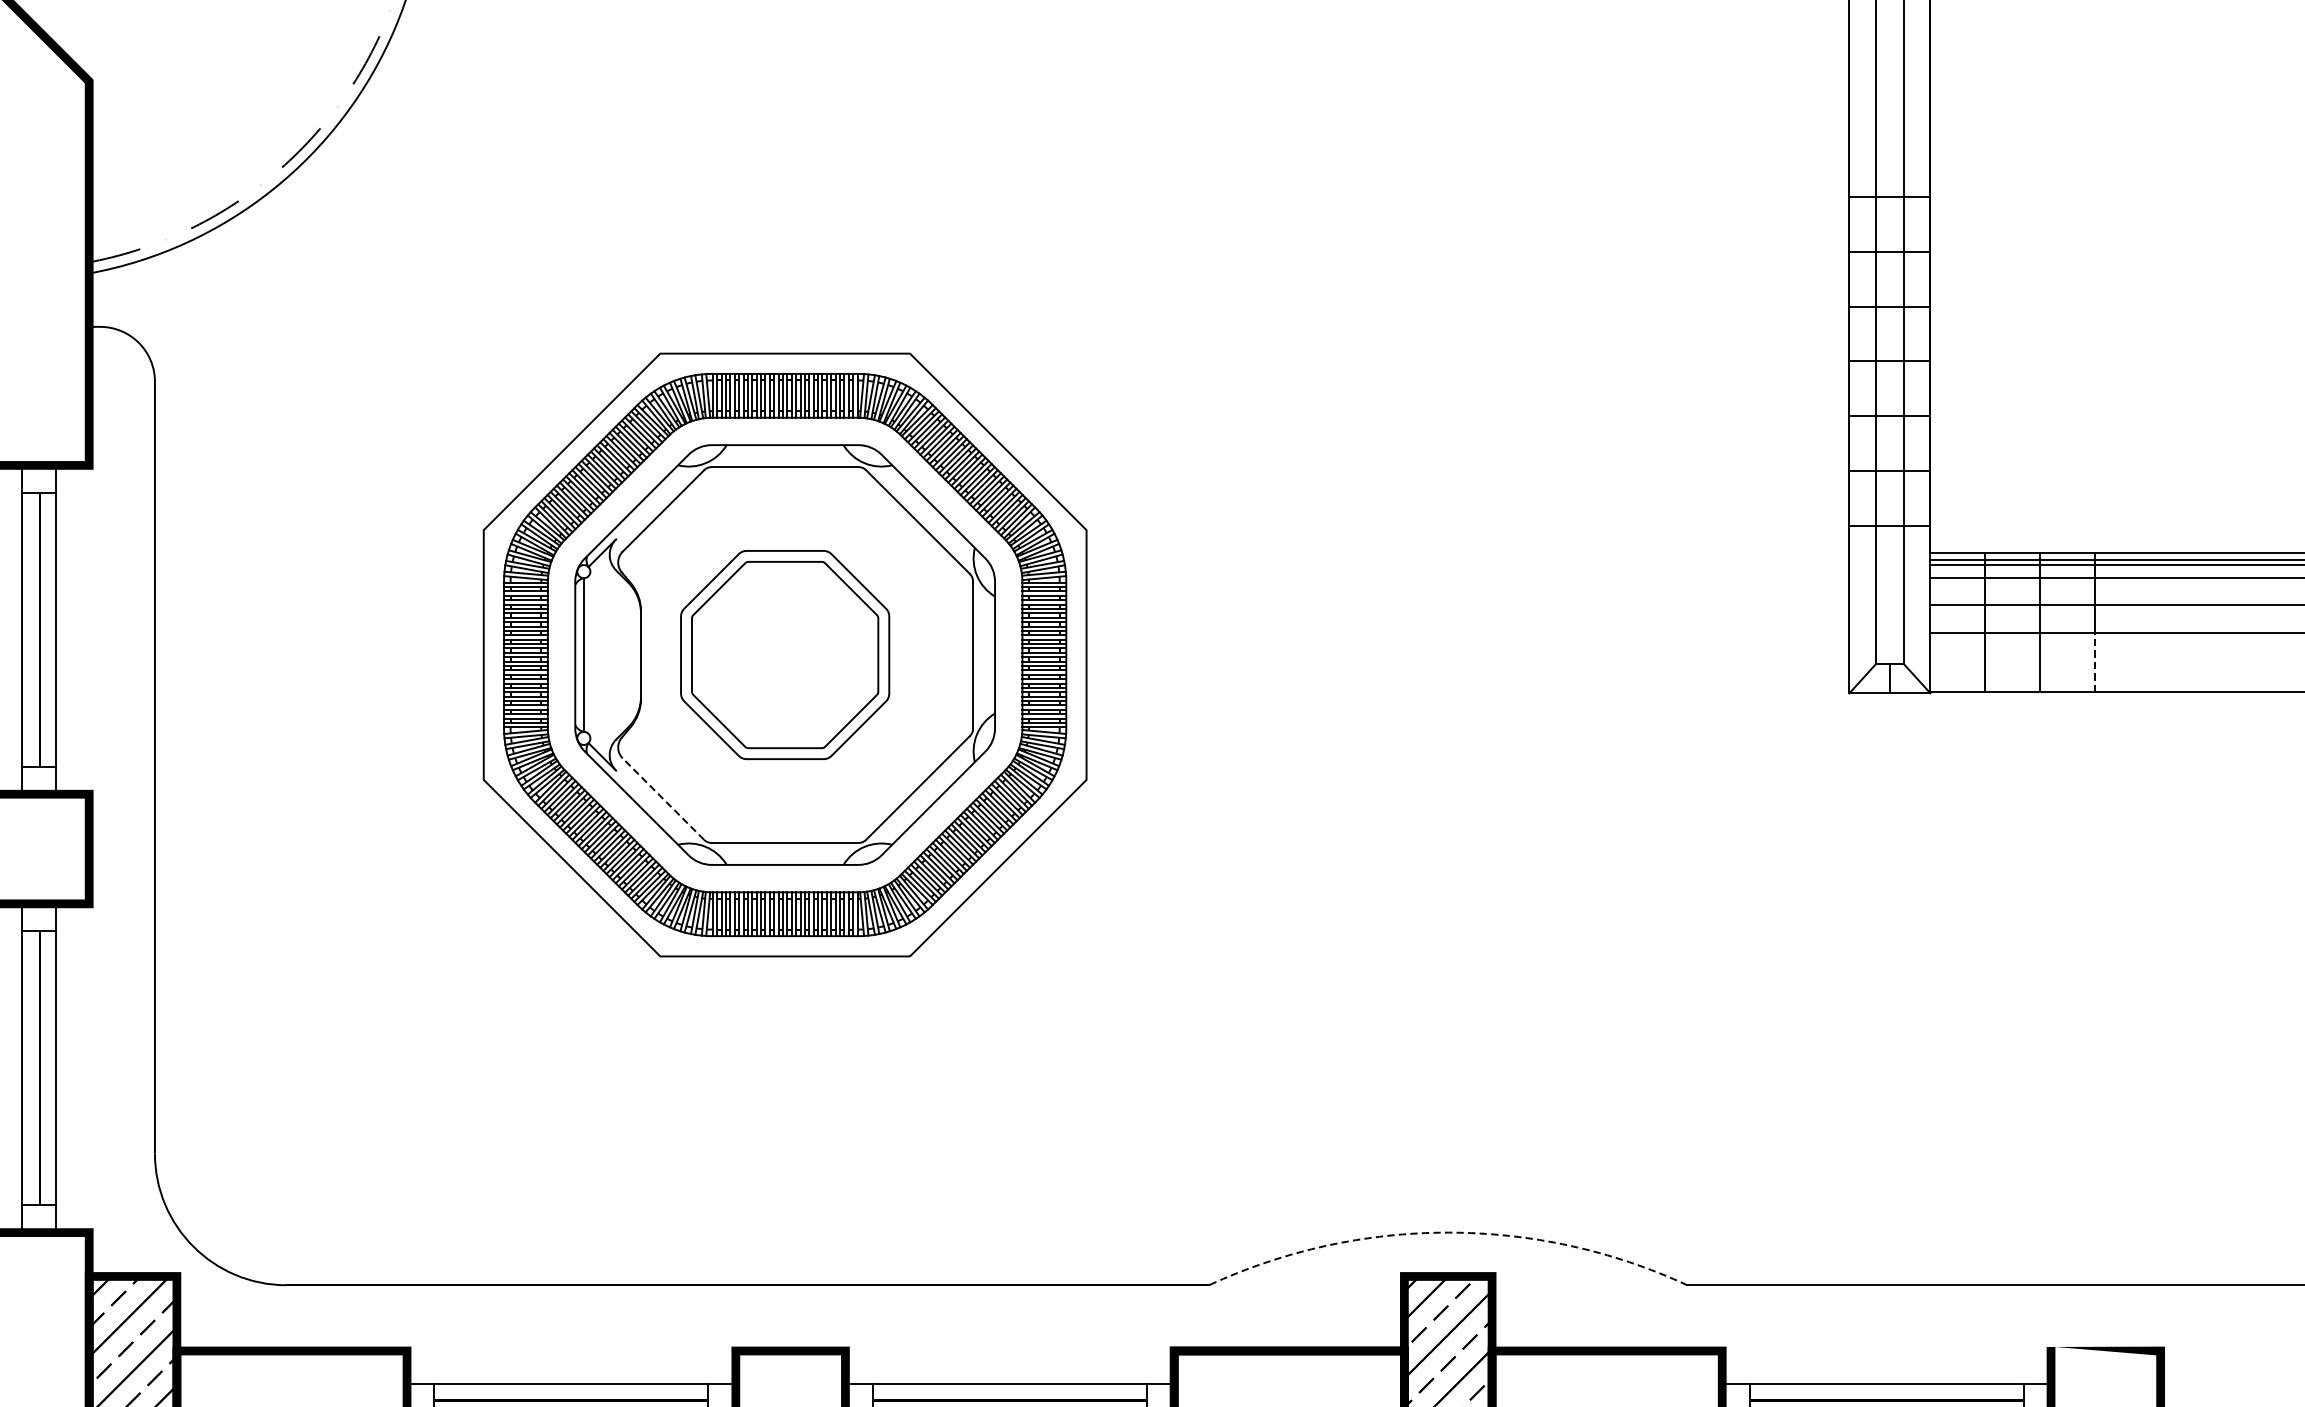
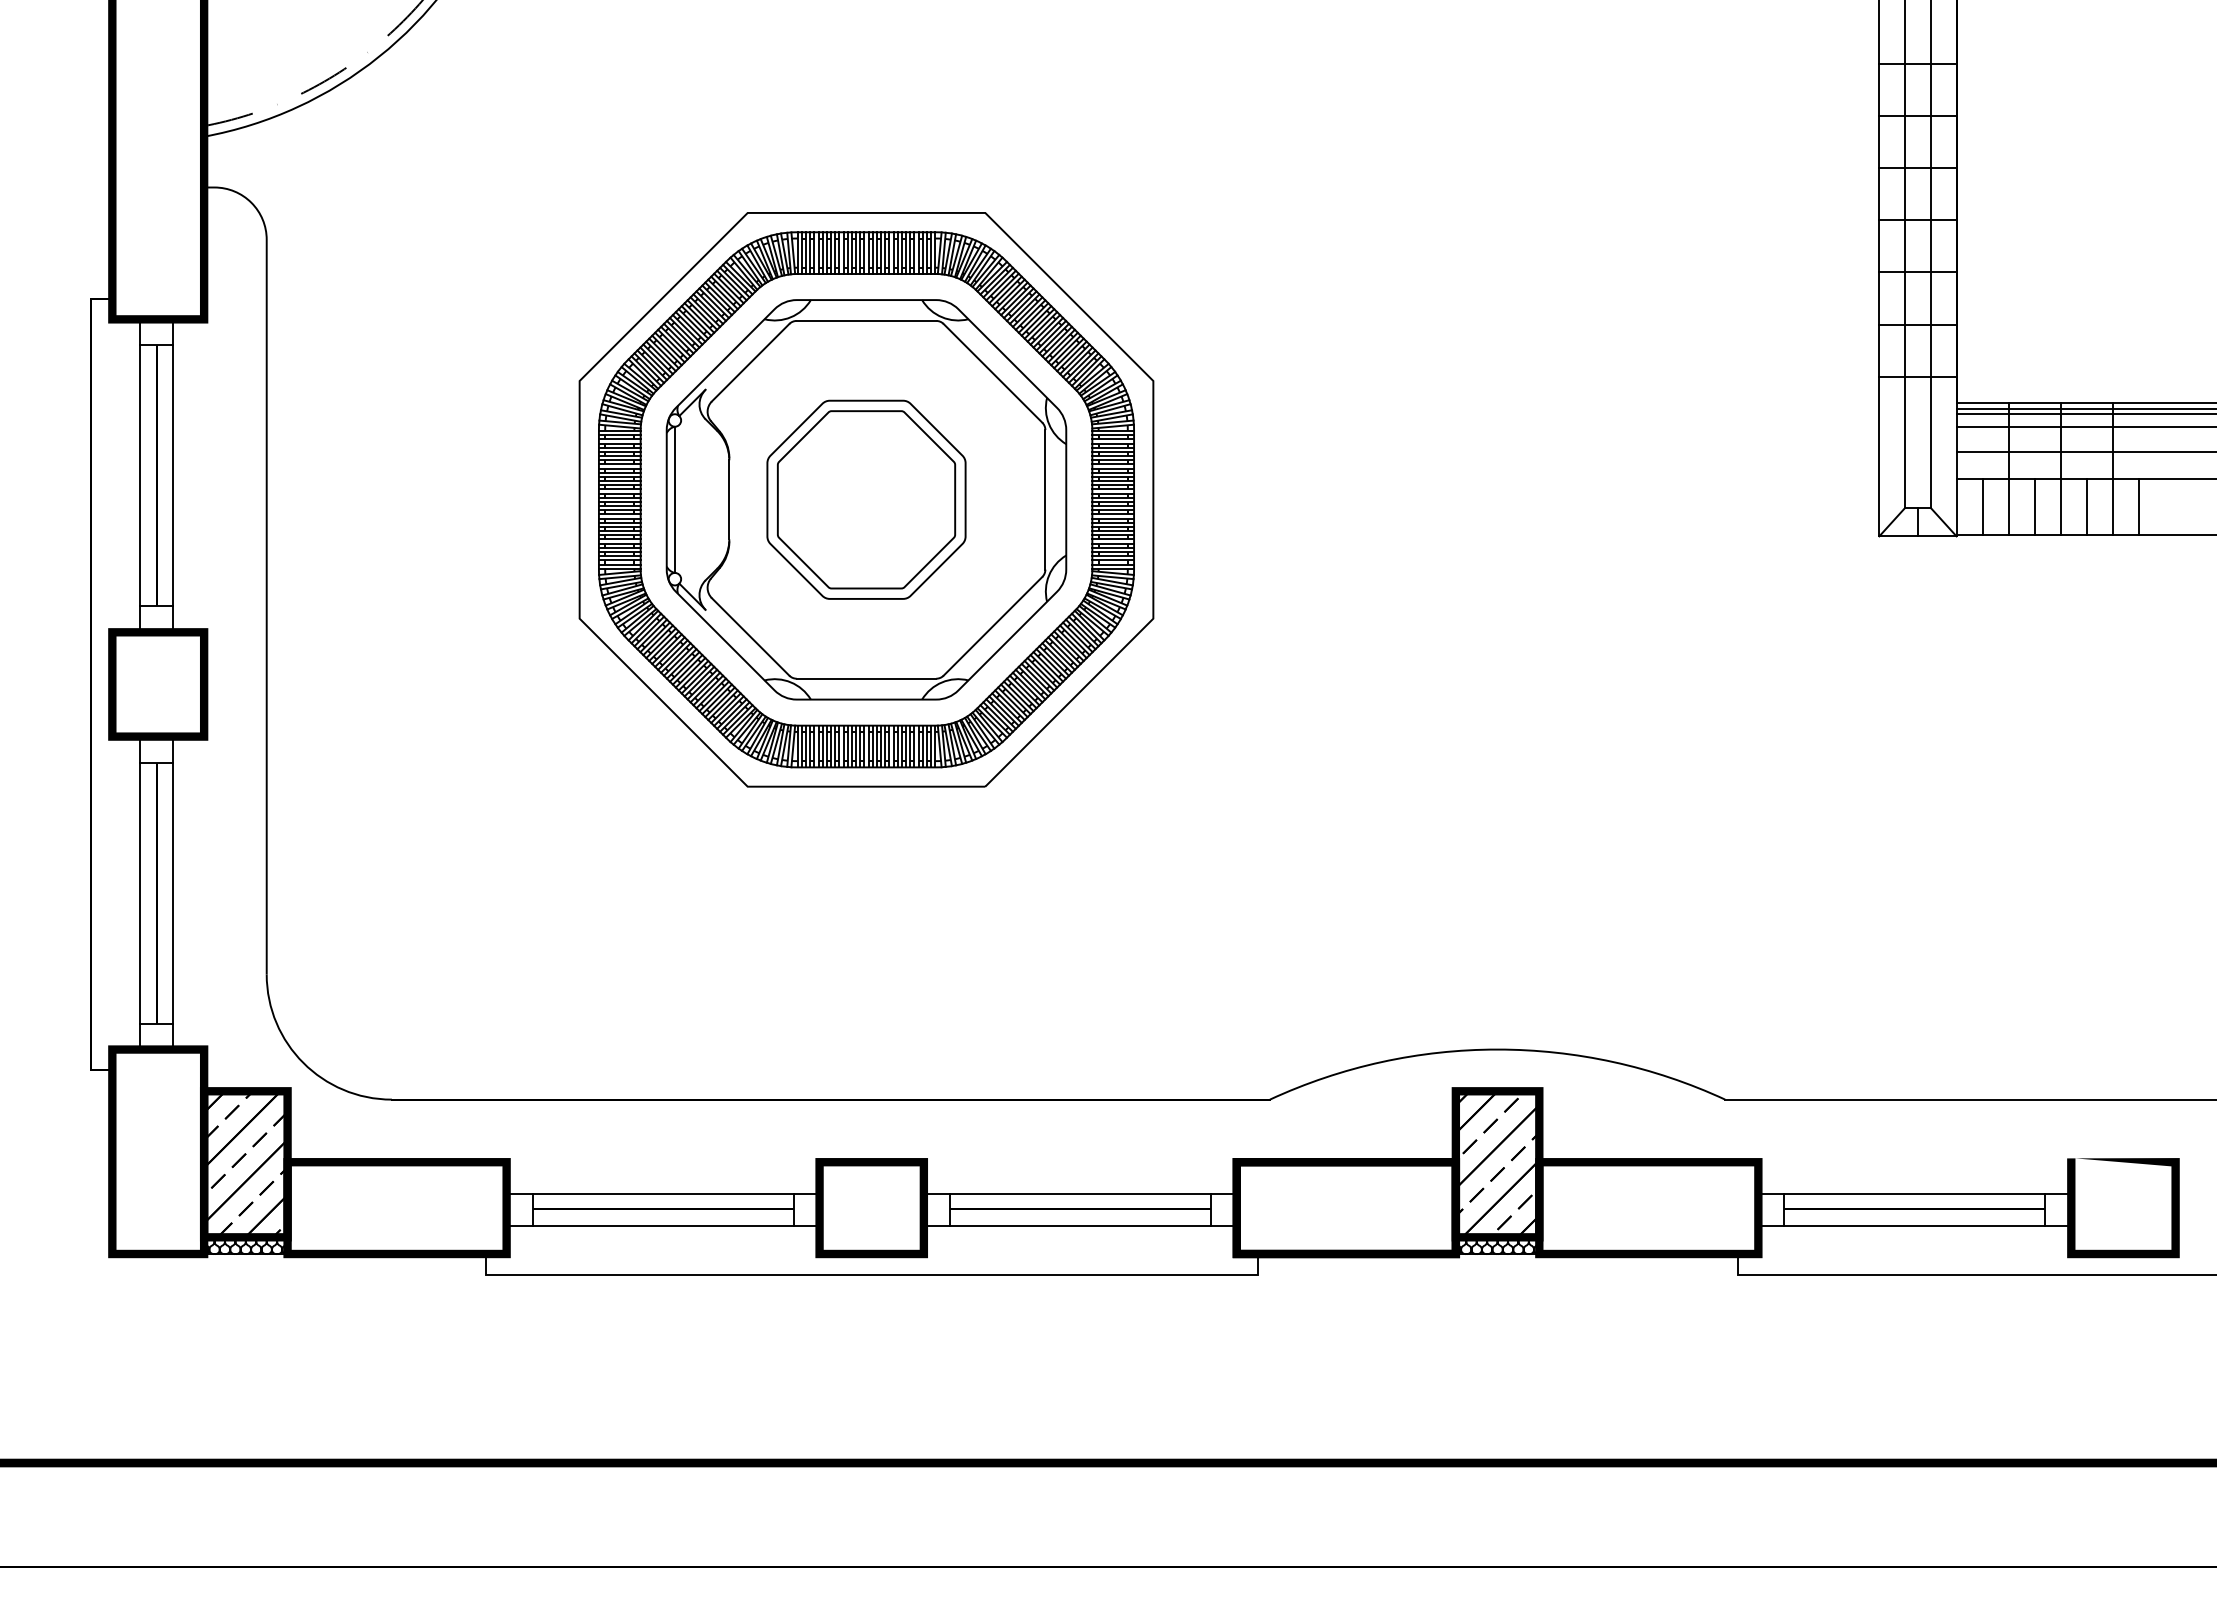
line: (1957, 662) -> (1982, 506), added
line: (2012, 662) -> (2034, 506), added
line: (2067, 662) -> (2086, 506), added
line: (2095, 662) -> (2113, 506), dashed -> solid
line: (2122, 662) -> (2139, 506), added
line: (663, 798) -> (750, 636), dashed -> solid
arc: (1448, 1232) -> (1497, 1049), dashed -> solid

